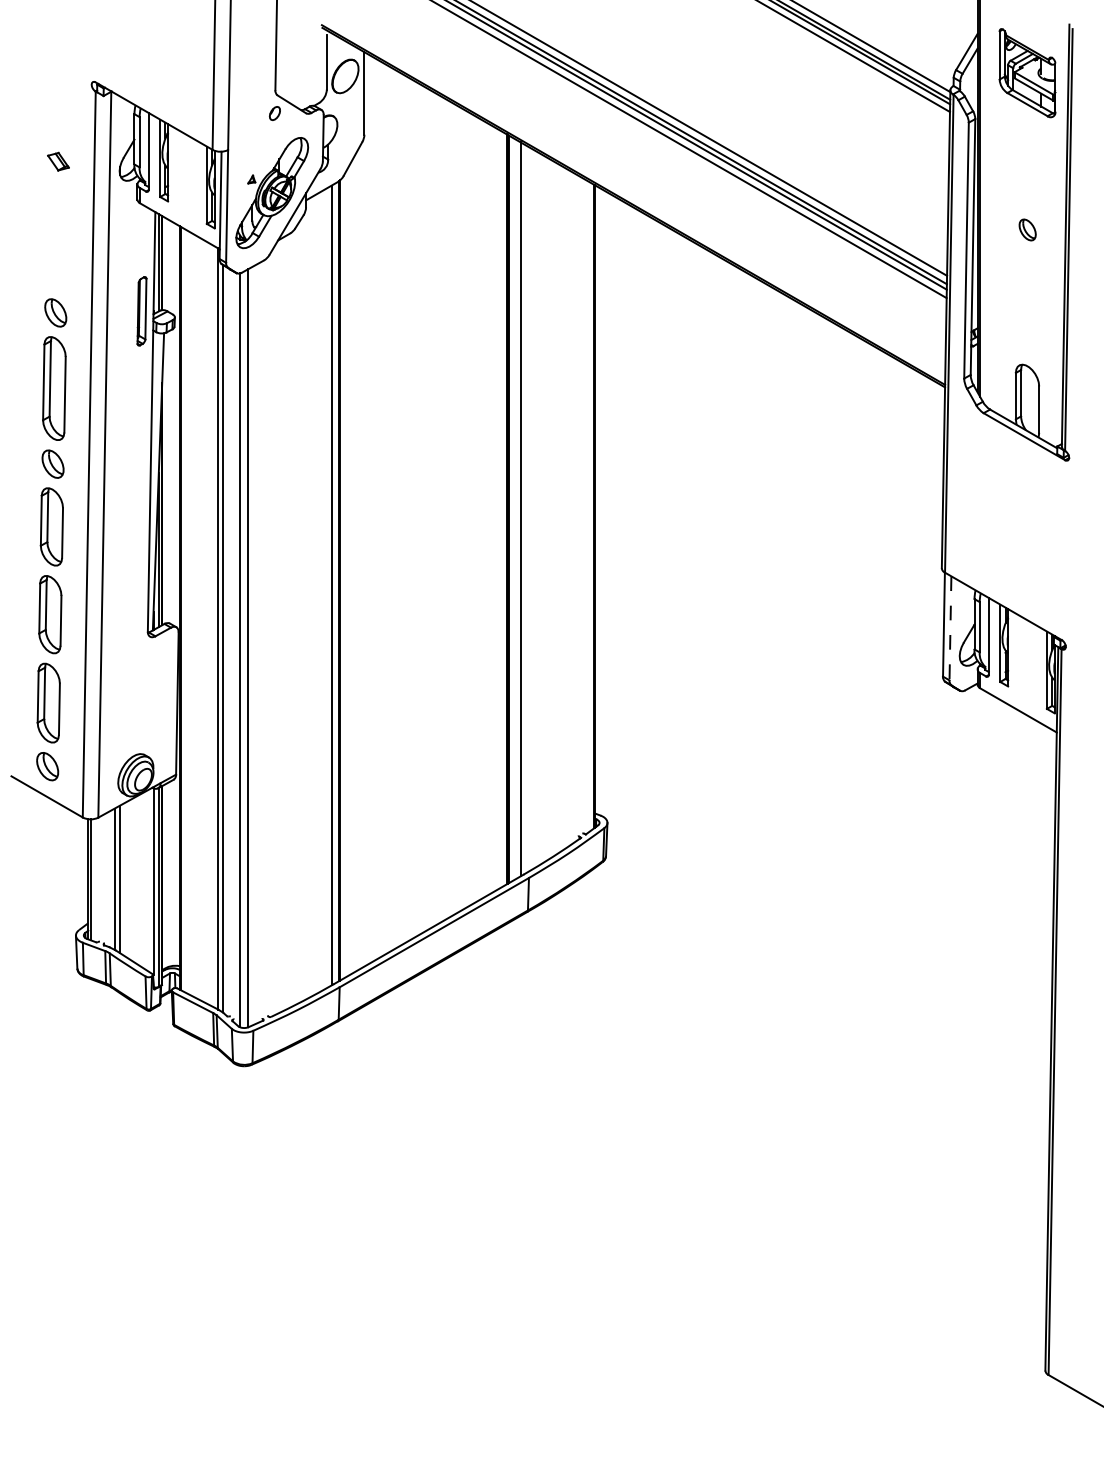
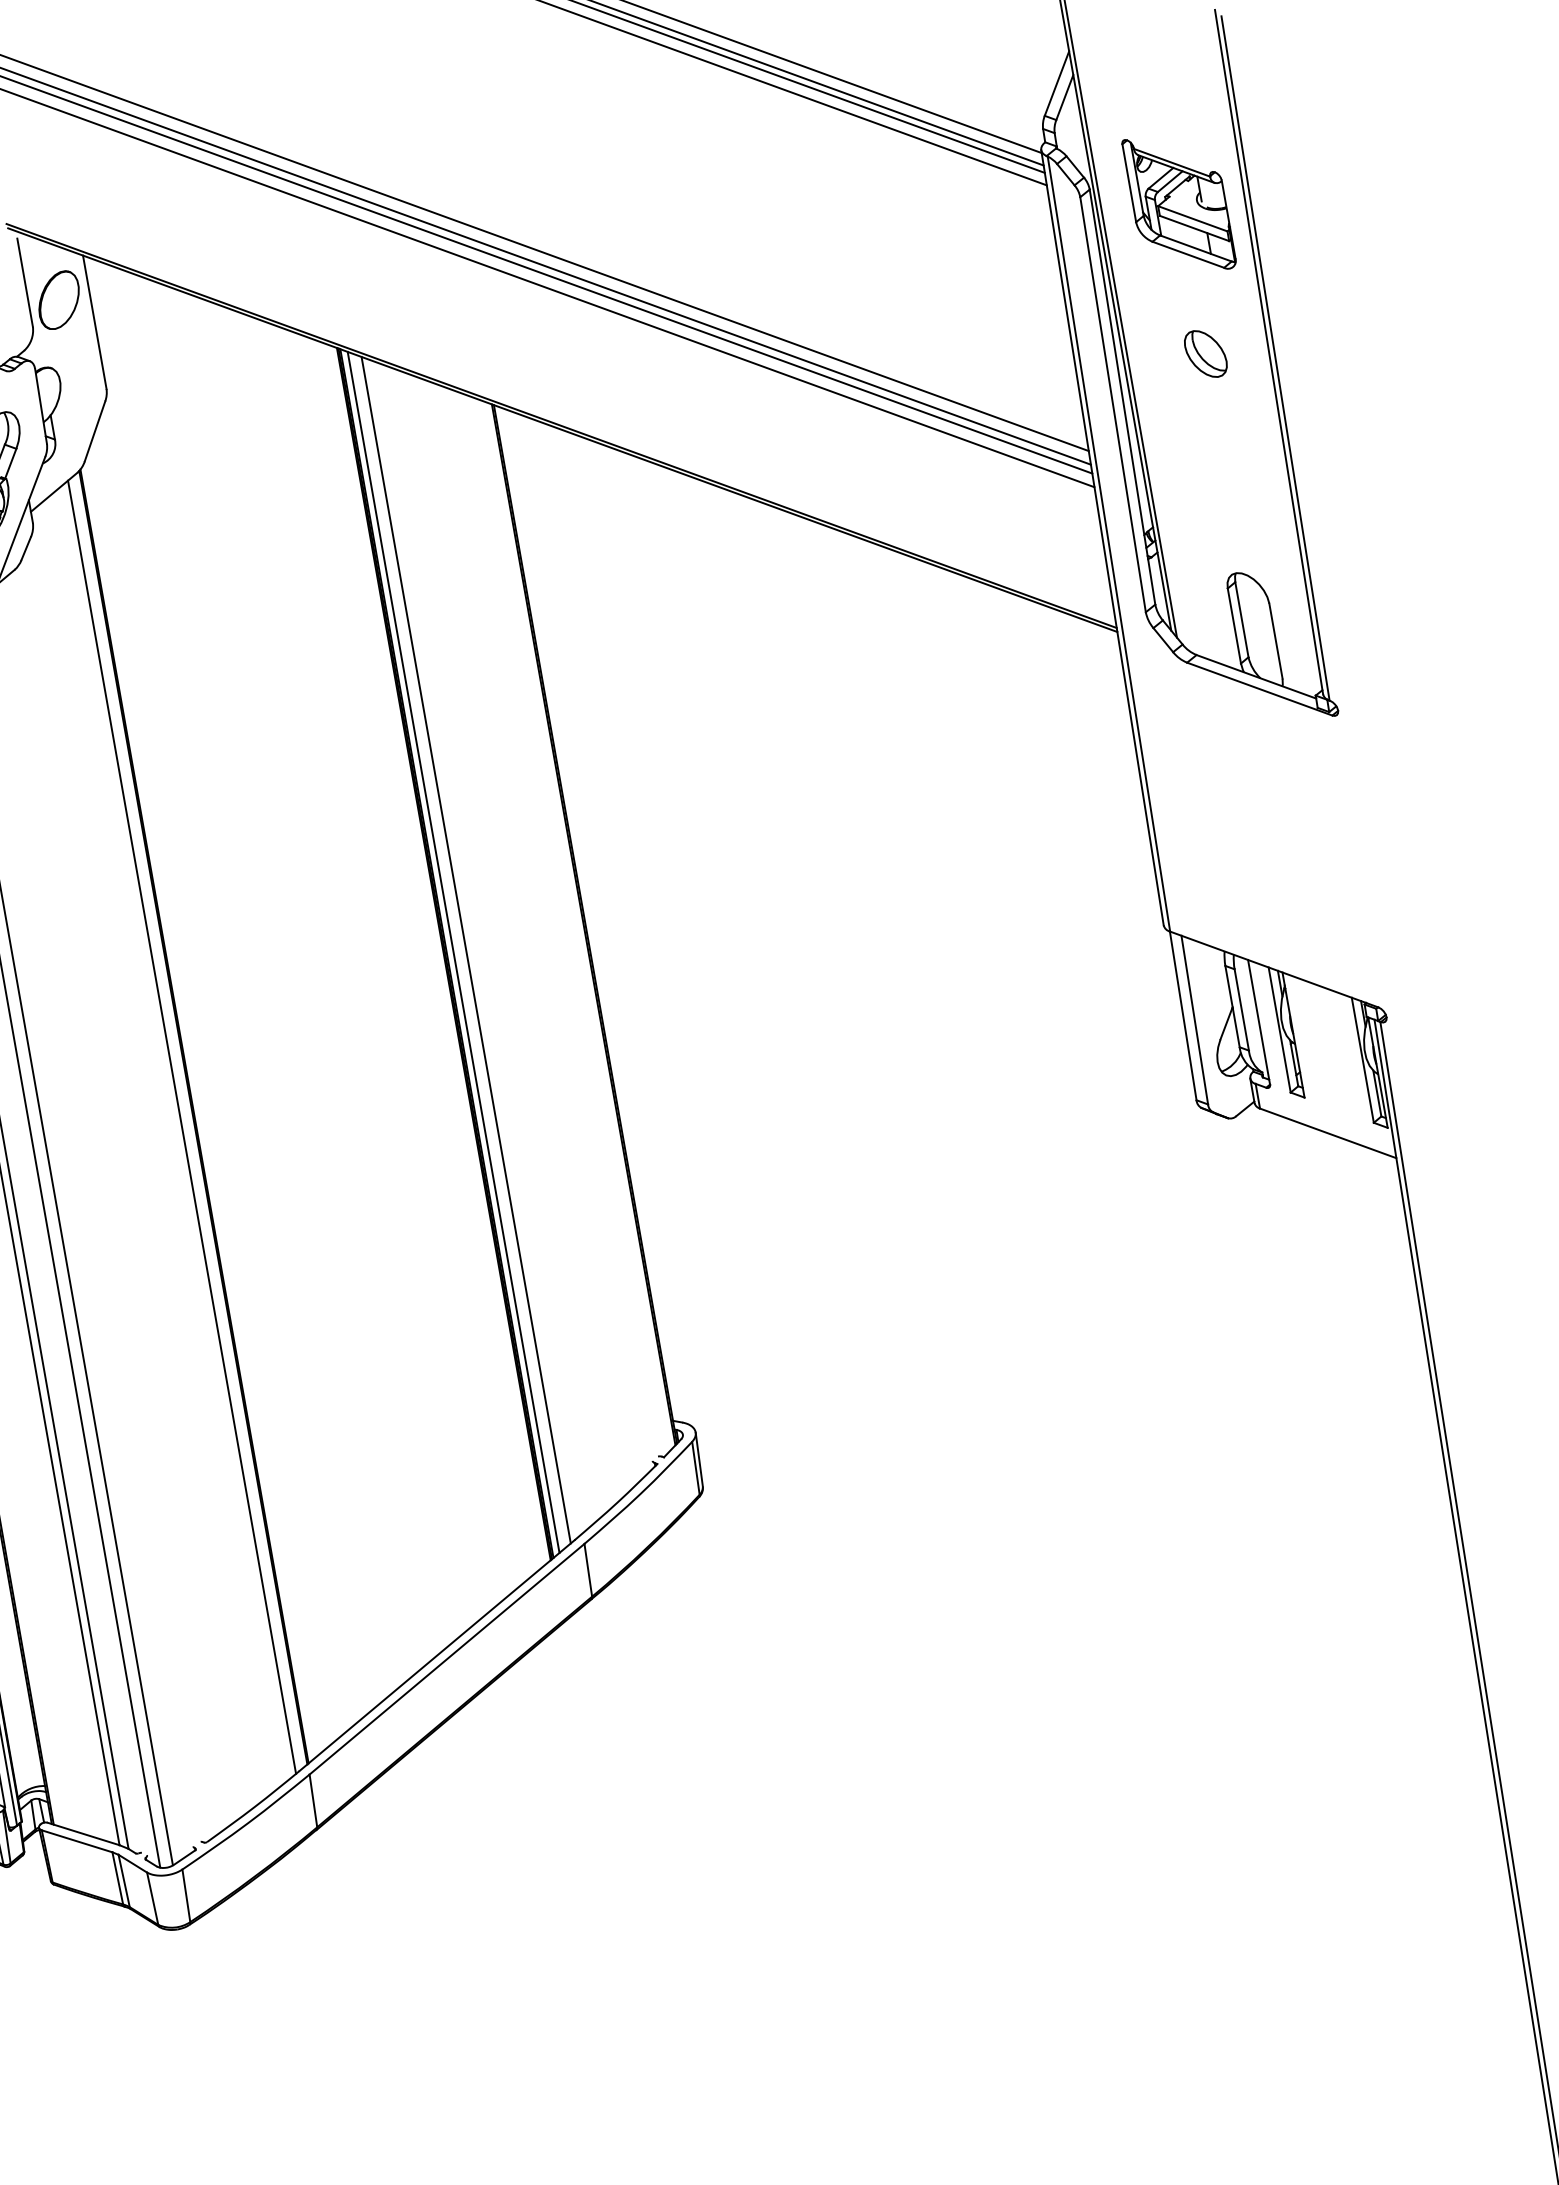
part: (1027, 73) -> (1179, 204), moved
part: (1027, 229) -> (1205, 353), size x1.43
line: (513, 508) -> (454, 950), added
line: (950, 628) -> (1194, 1020), dashed -> solid

